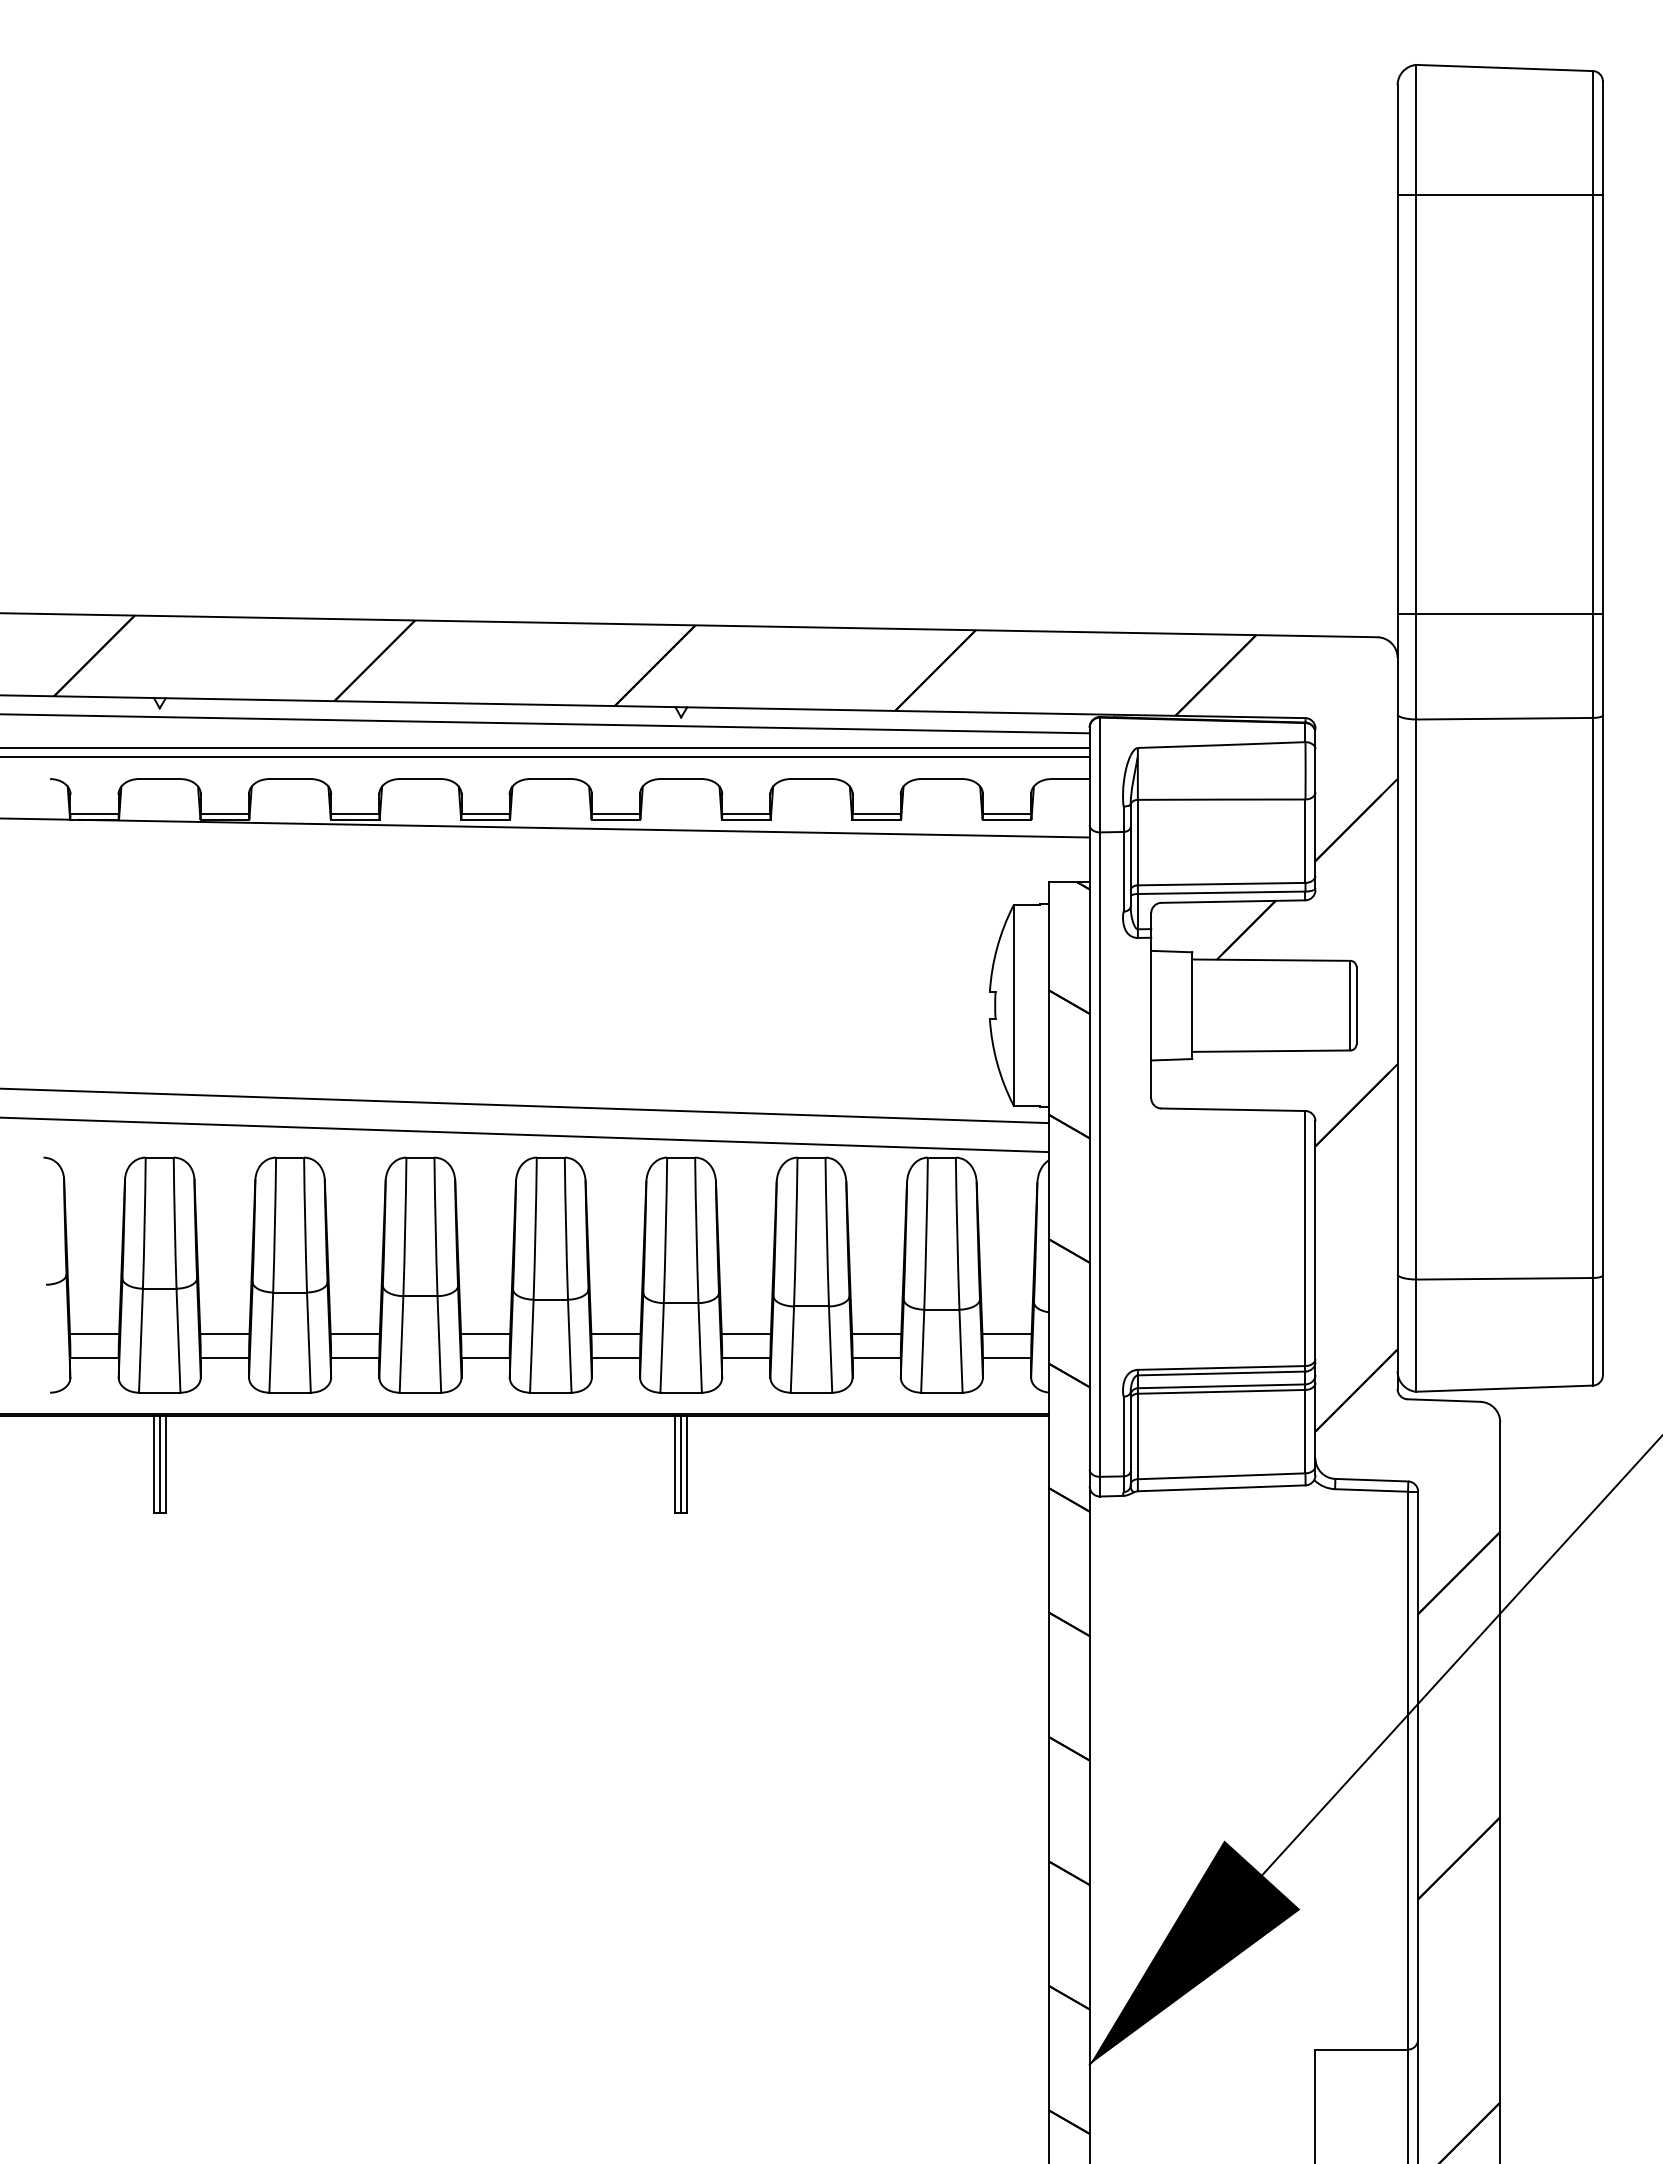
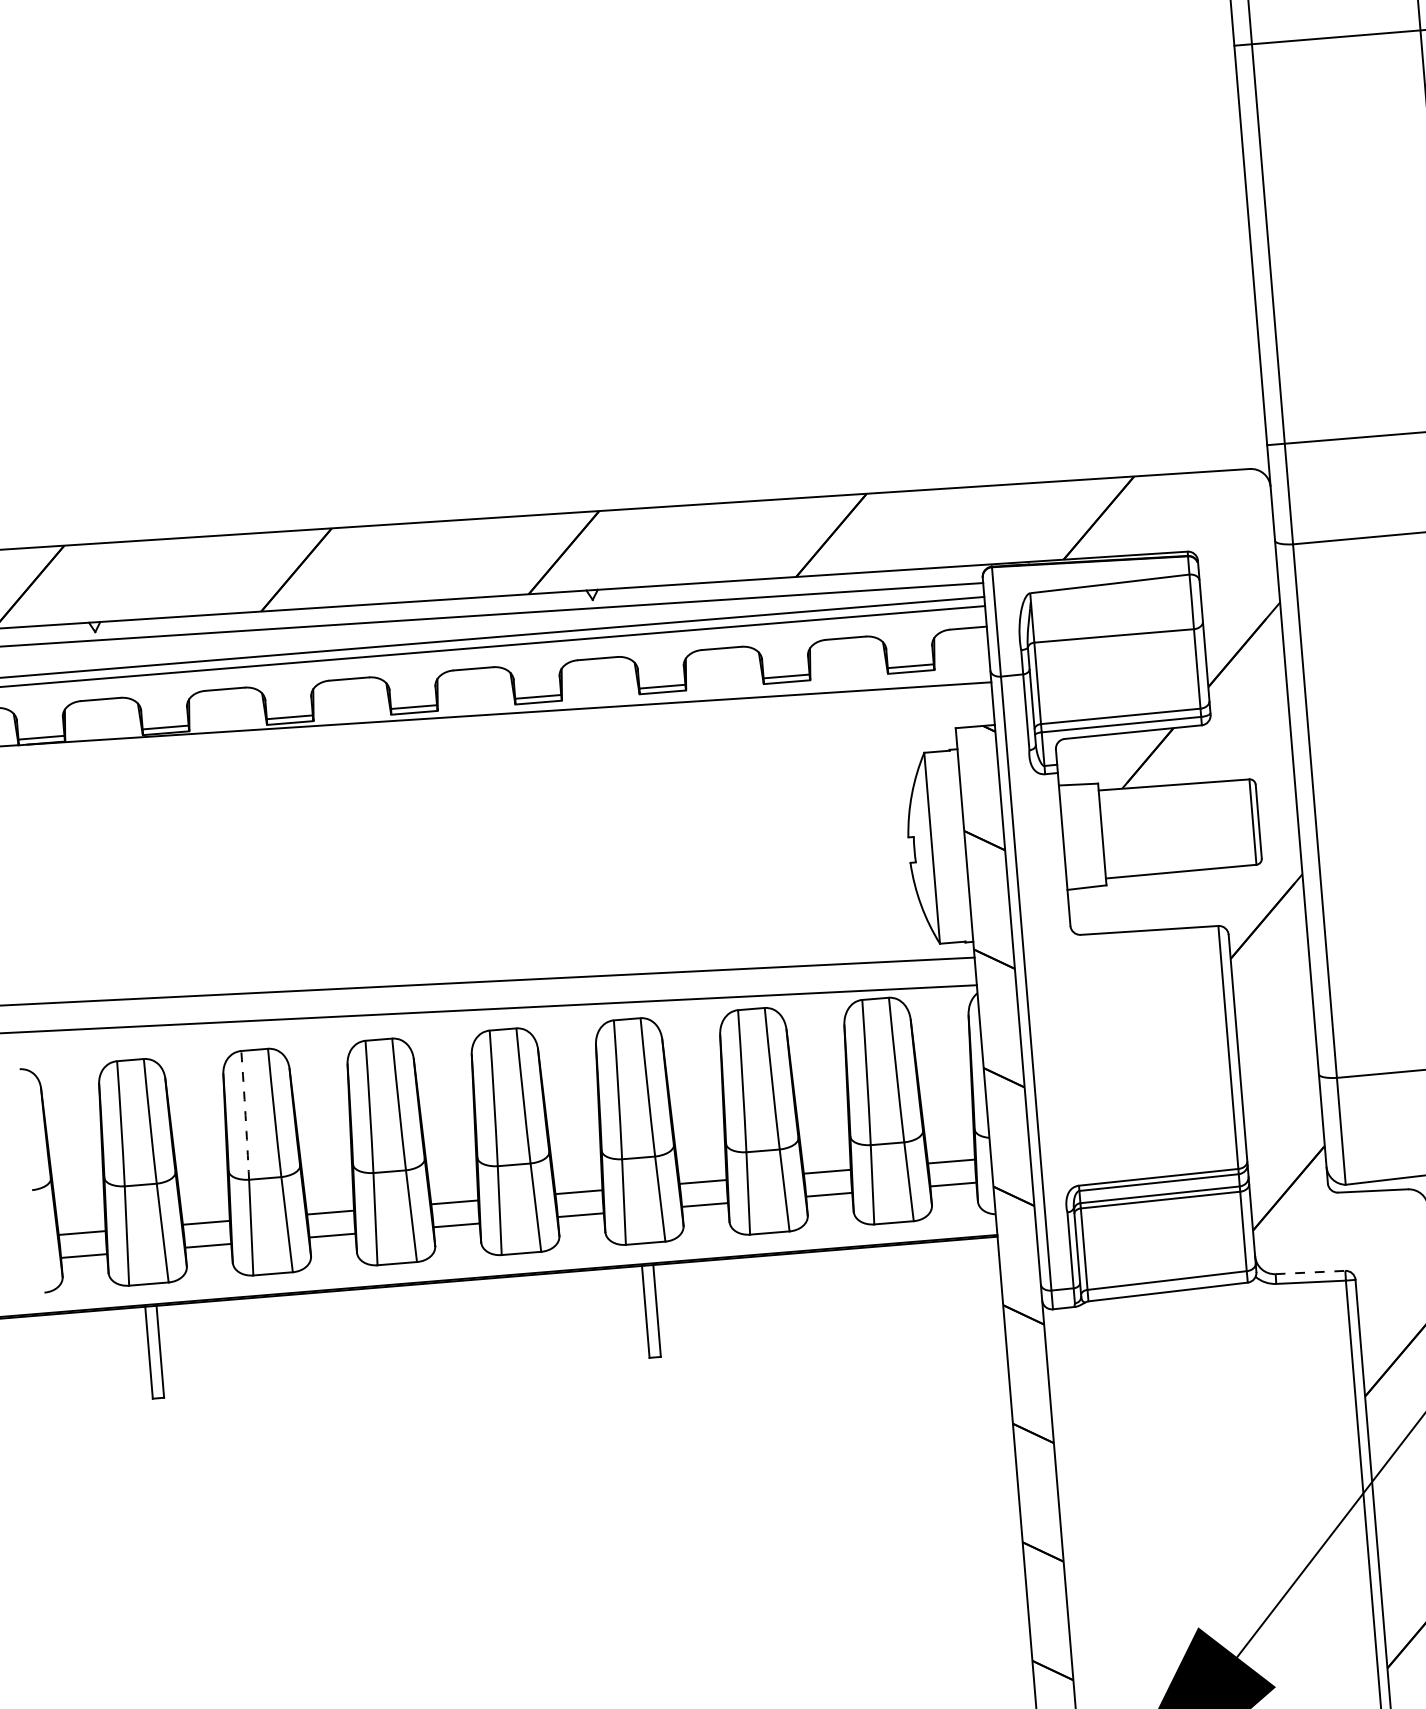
arc: (274, 1225) -> (245, 1115), solid -> dashed
line: (159, 1464) -> (154, 1352), removed
line: (681, 1464) -> (651, 1311), removed
line: (1372, 1480) -> (1311, 1272), solid -> dashed

